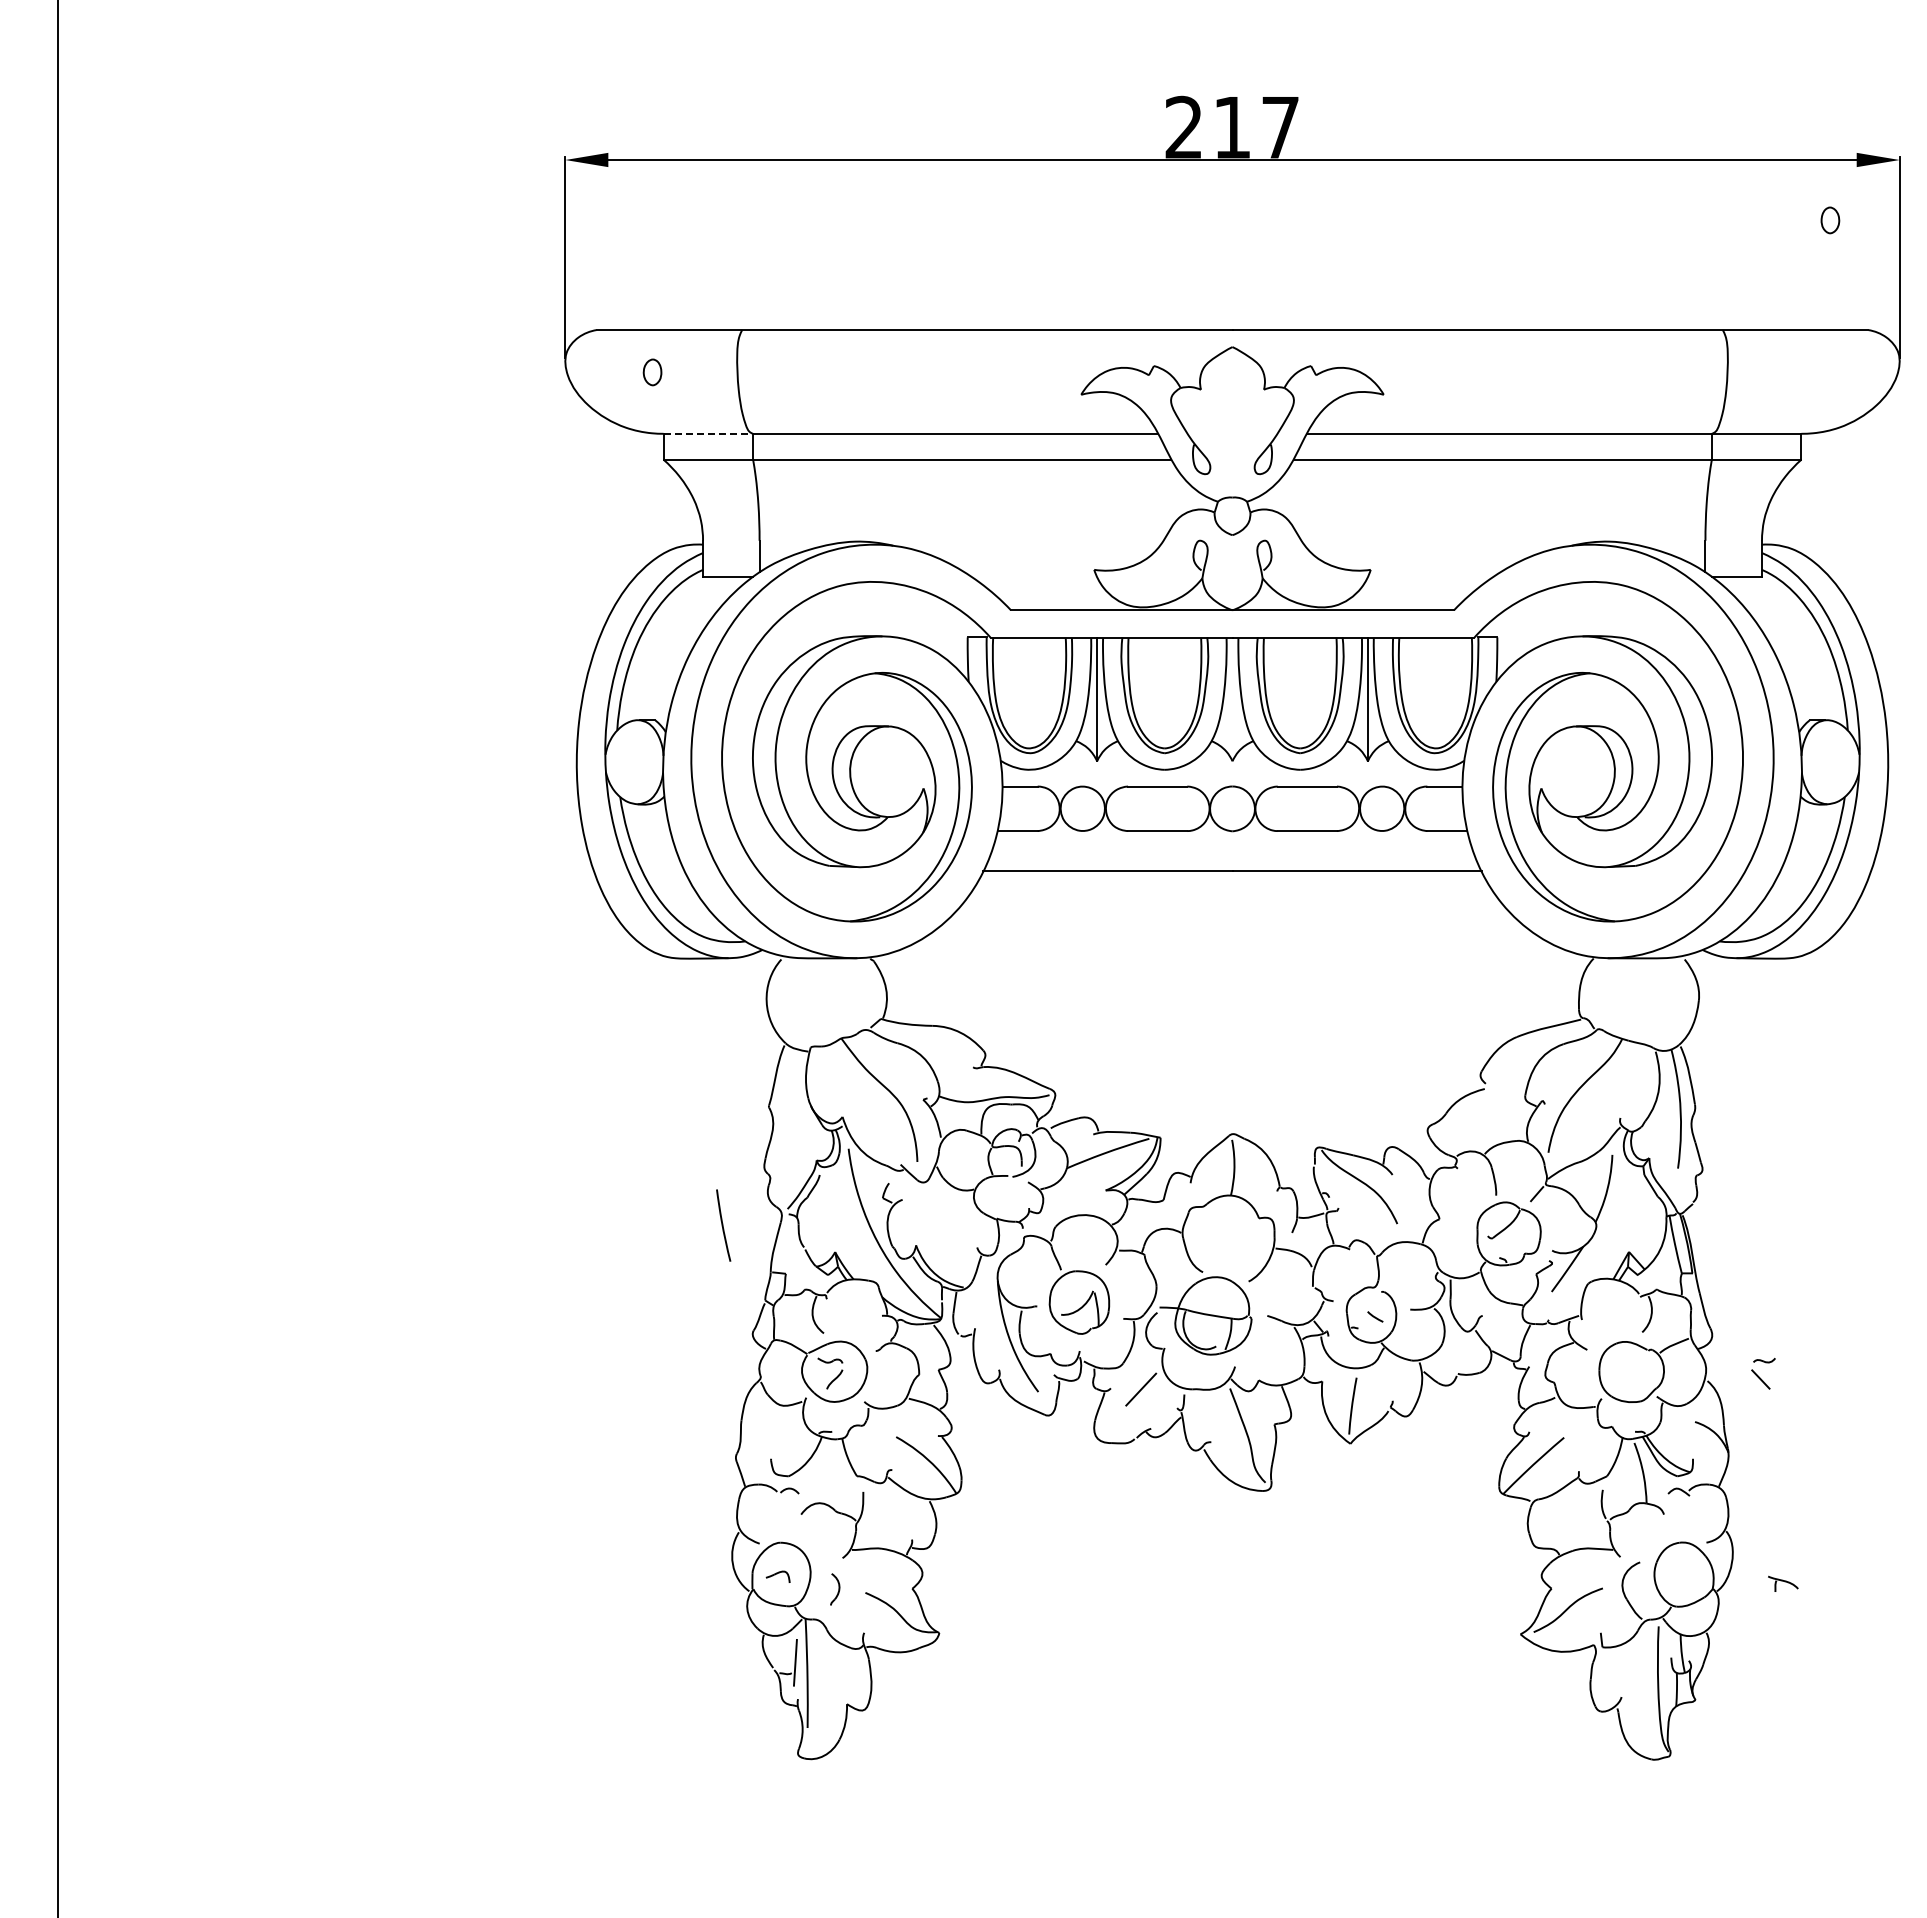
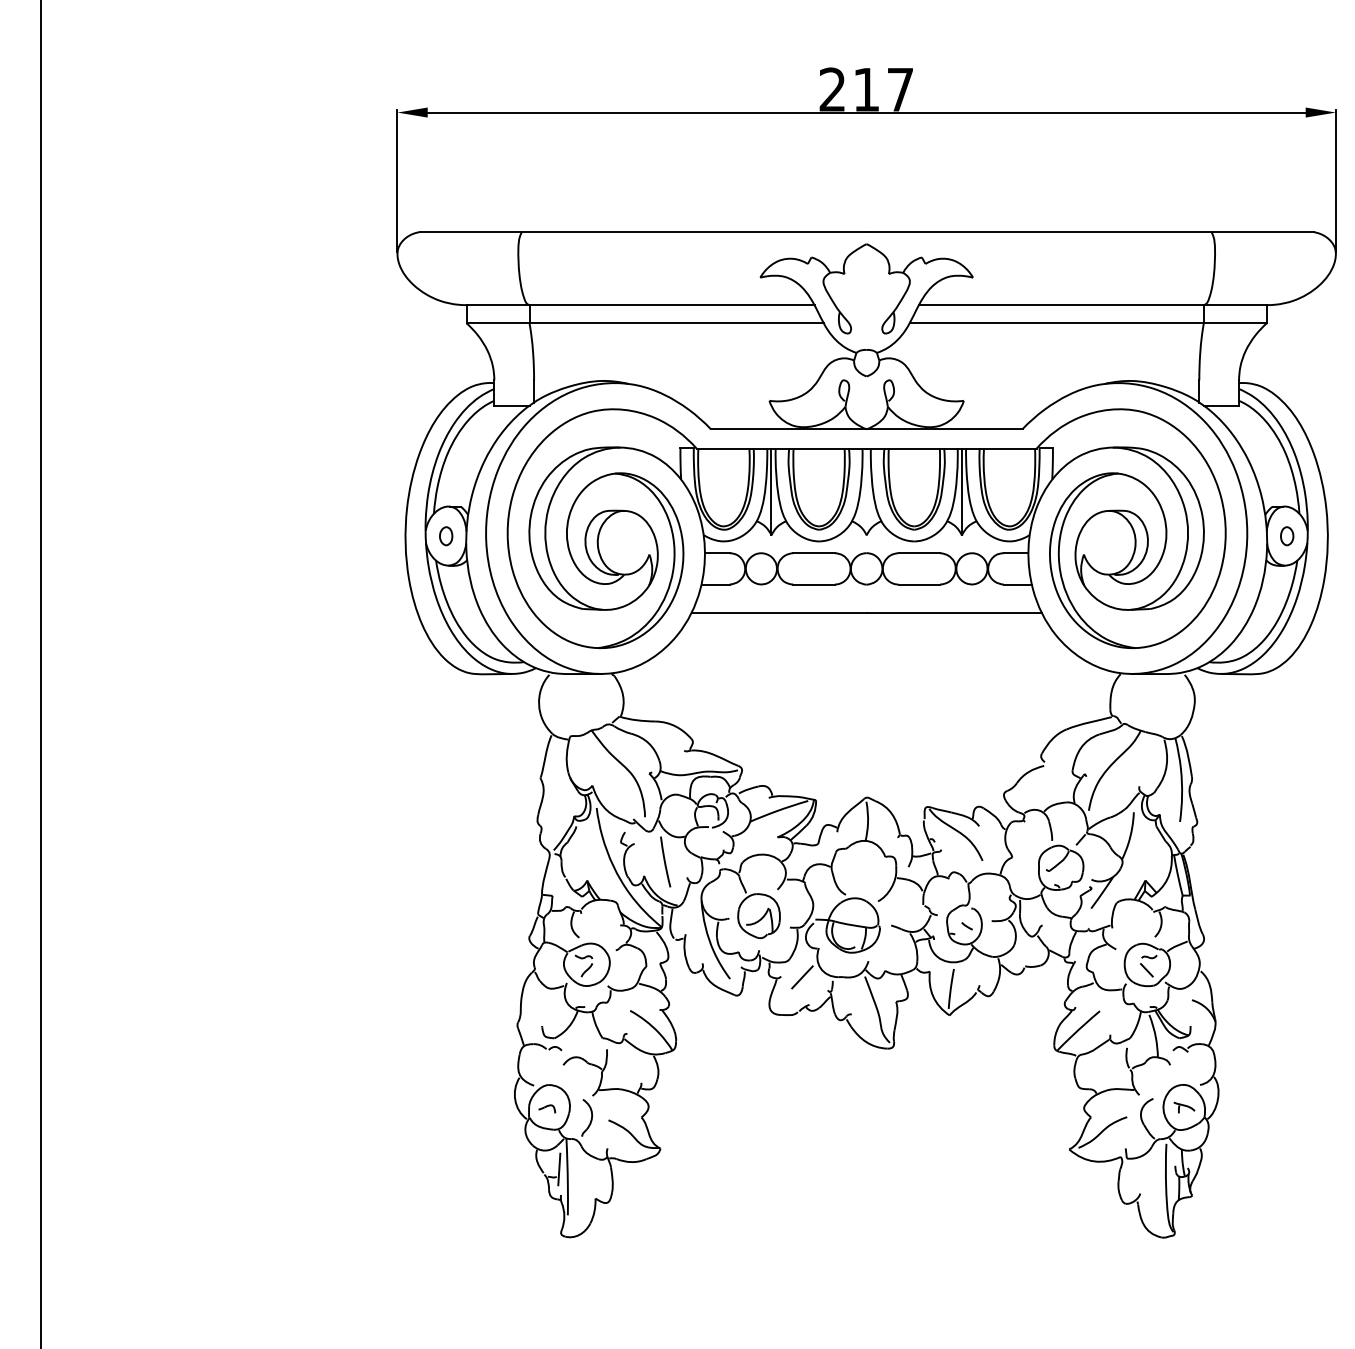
part: (1830, 220) -> (1287, 536), moved
part: (652, 372) -> (446, 536), moved
line: (708, 433) -> (498, 304), dashed -> solid
curve: (723, 1225) -> (665, 861), moved
part: (1763, 1373) -> (1148, 966), moved
part: (1783, 1583) -> (1184, 1107), moved
part: (835, 1589) -> (587, 1117), size x1.67

